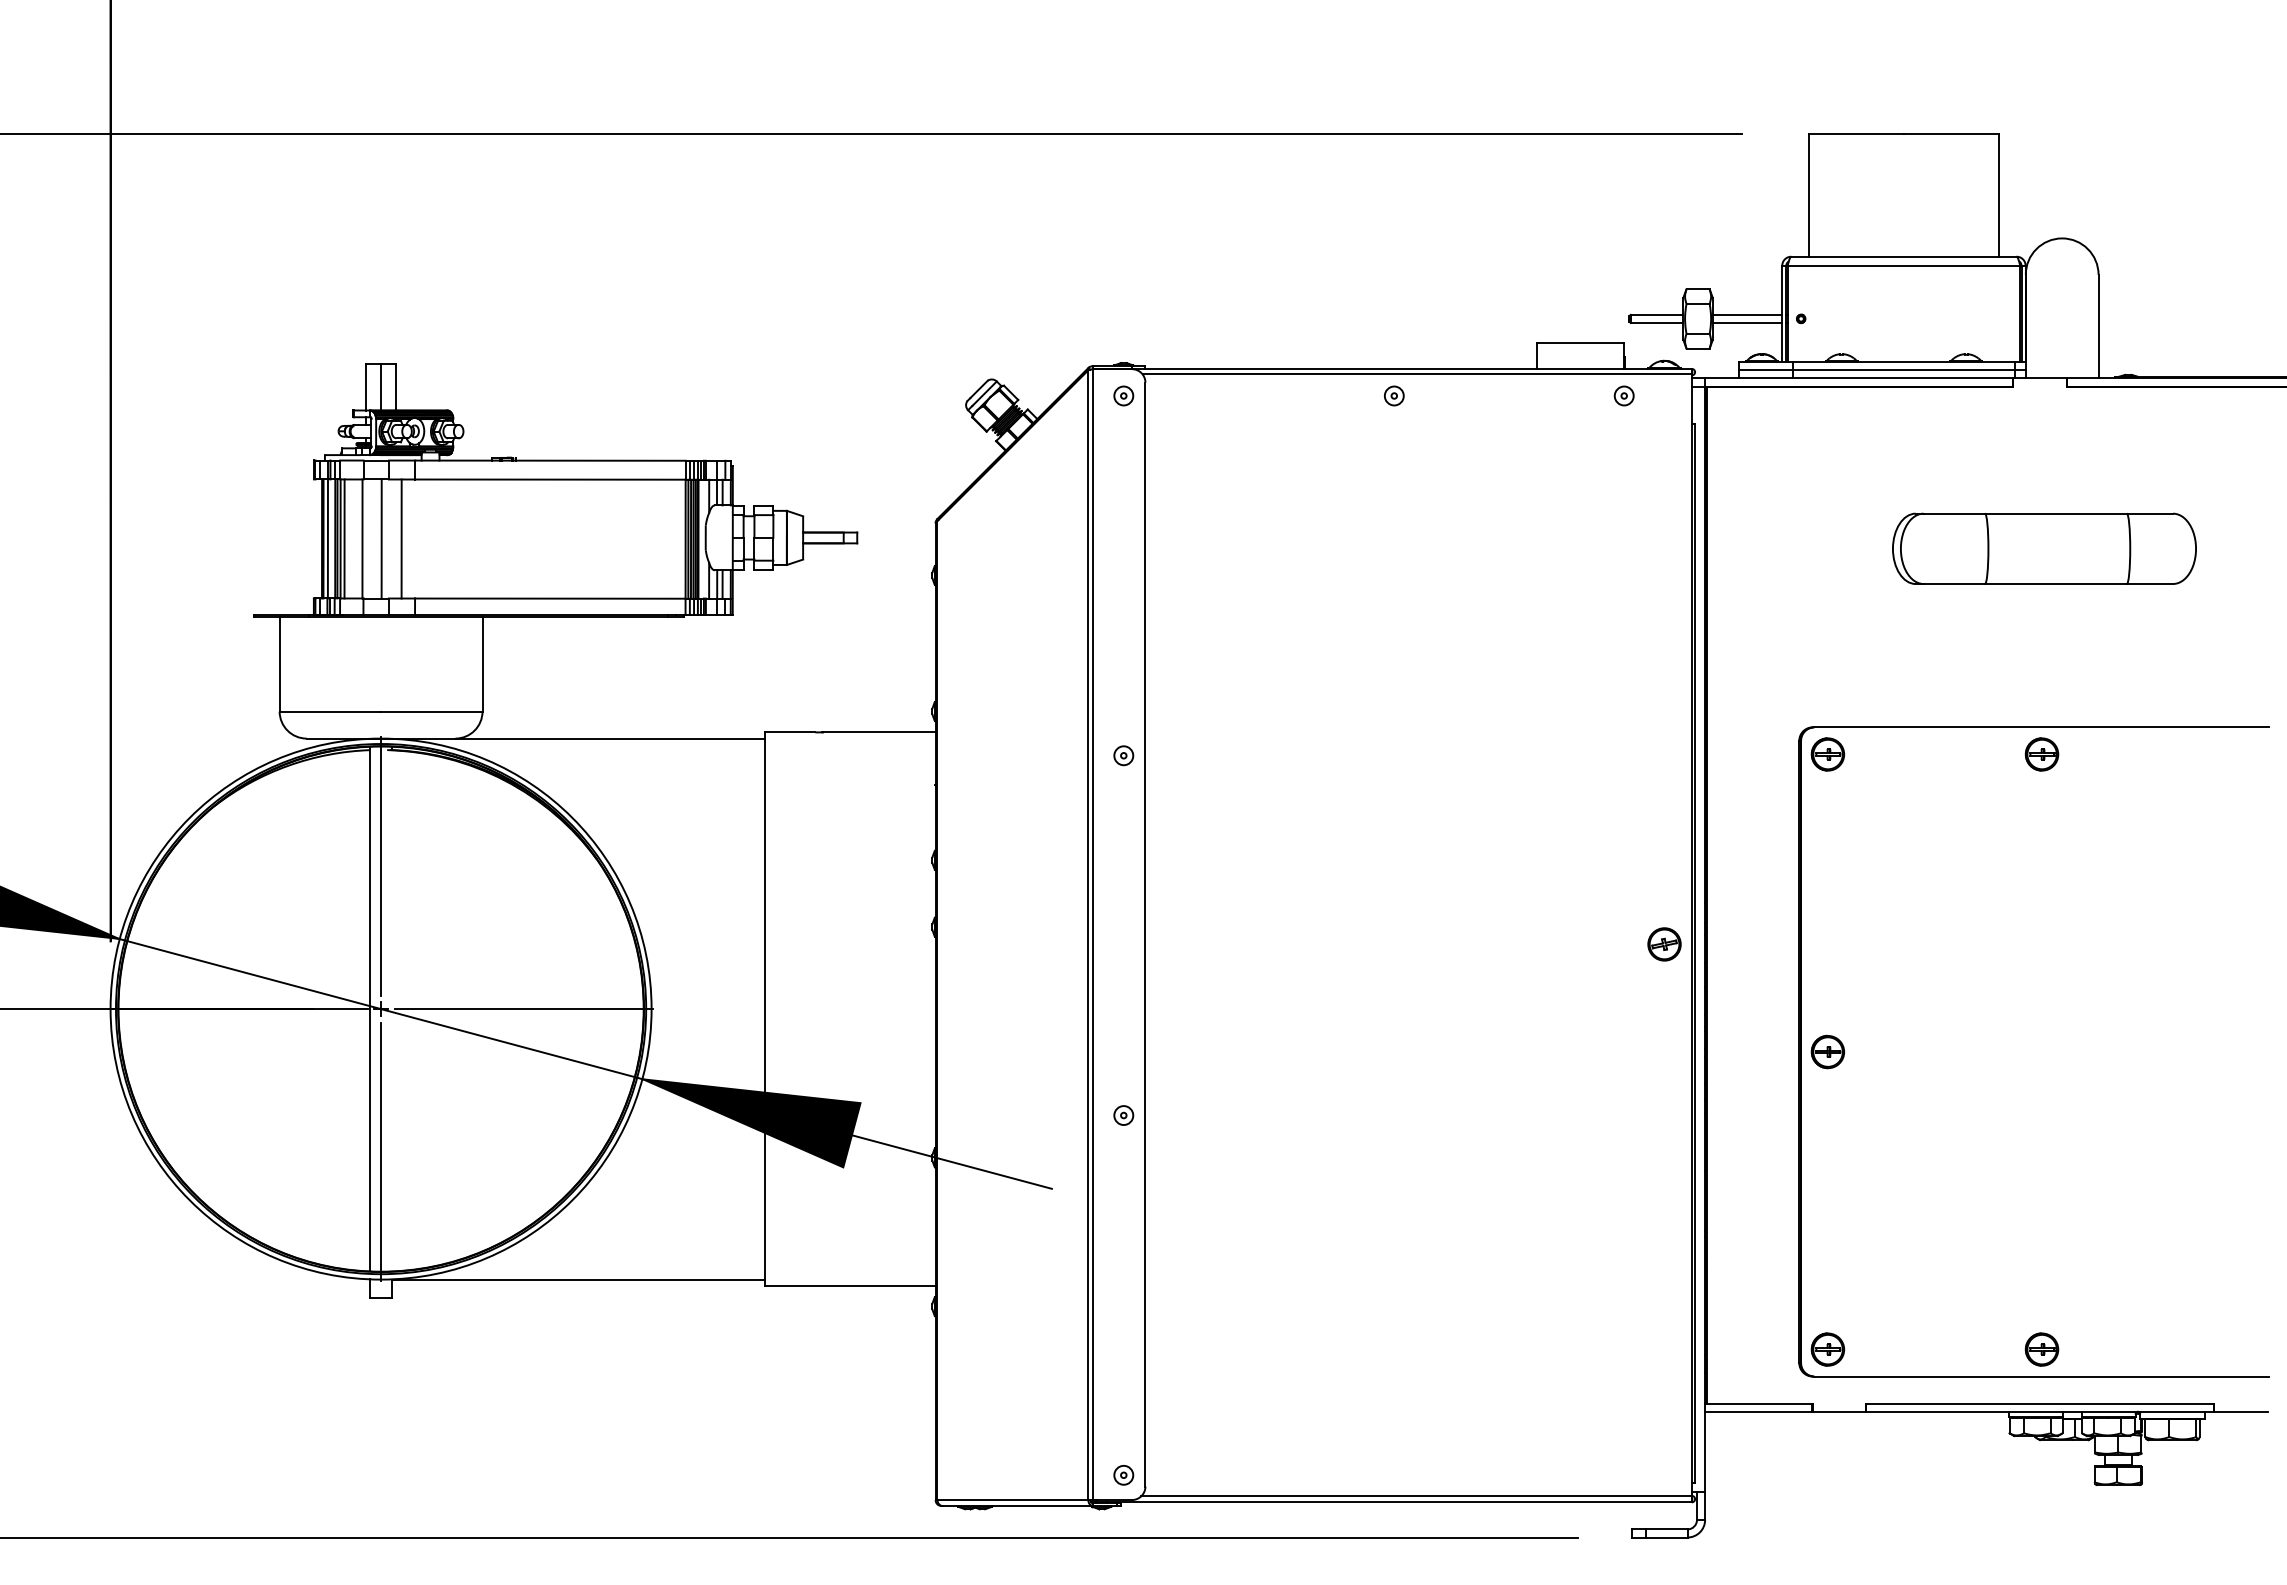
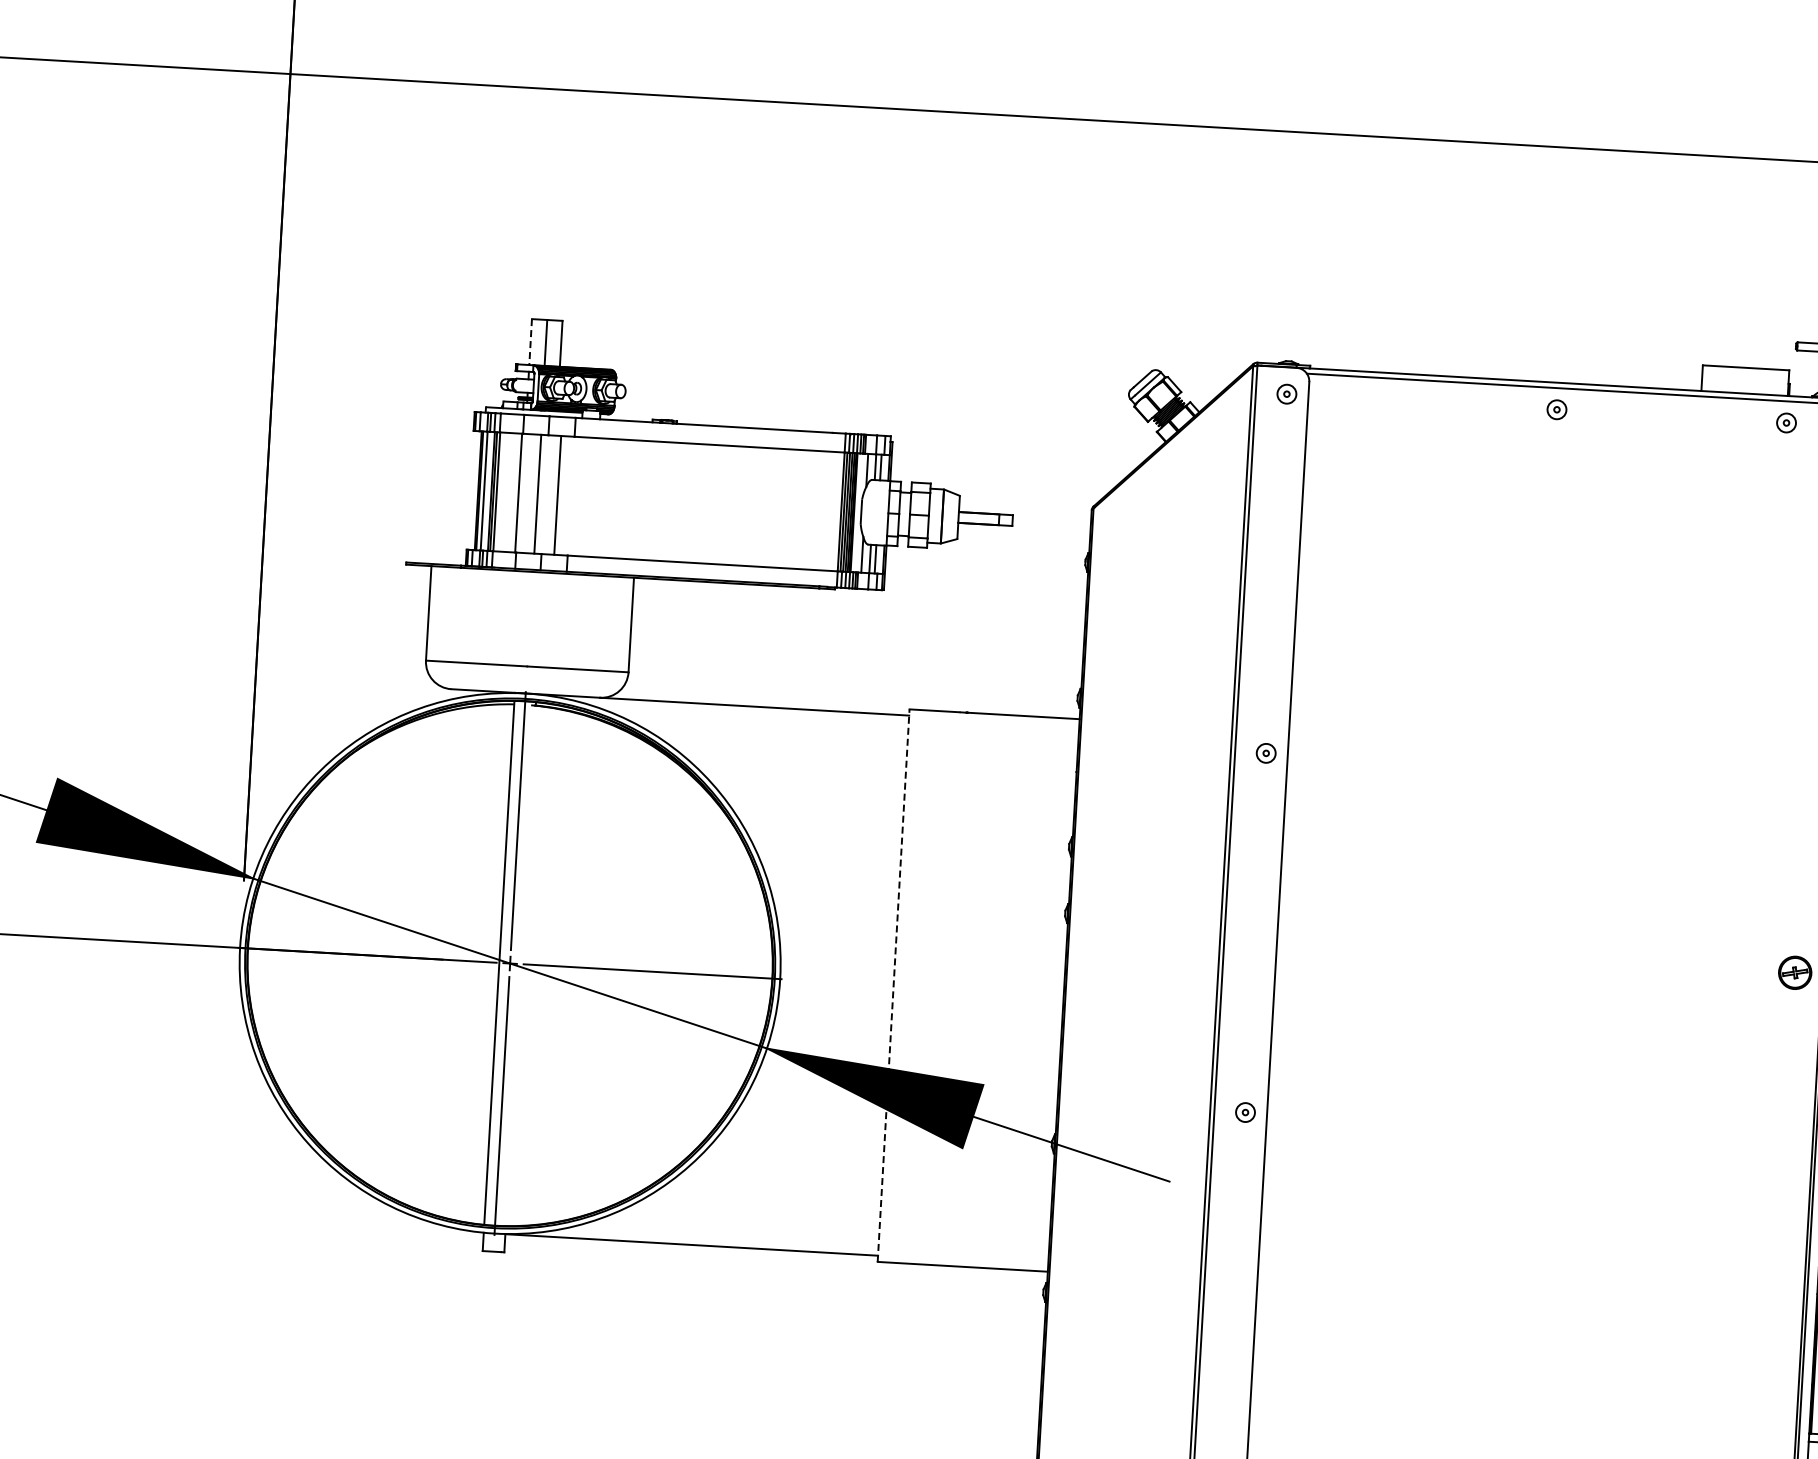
line: (365, 387) -> (530, 342), solid -> dashed
line: (344, 538) -> (500, 491), removed
line: (765, 1009) -> (893, 986), solid -> dashed

